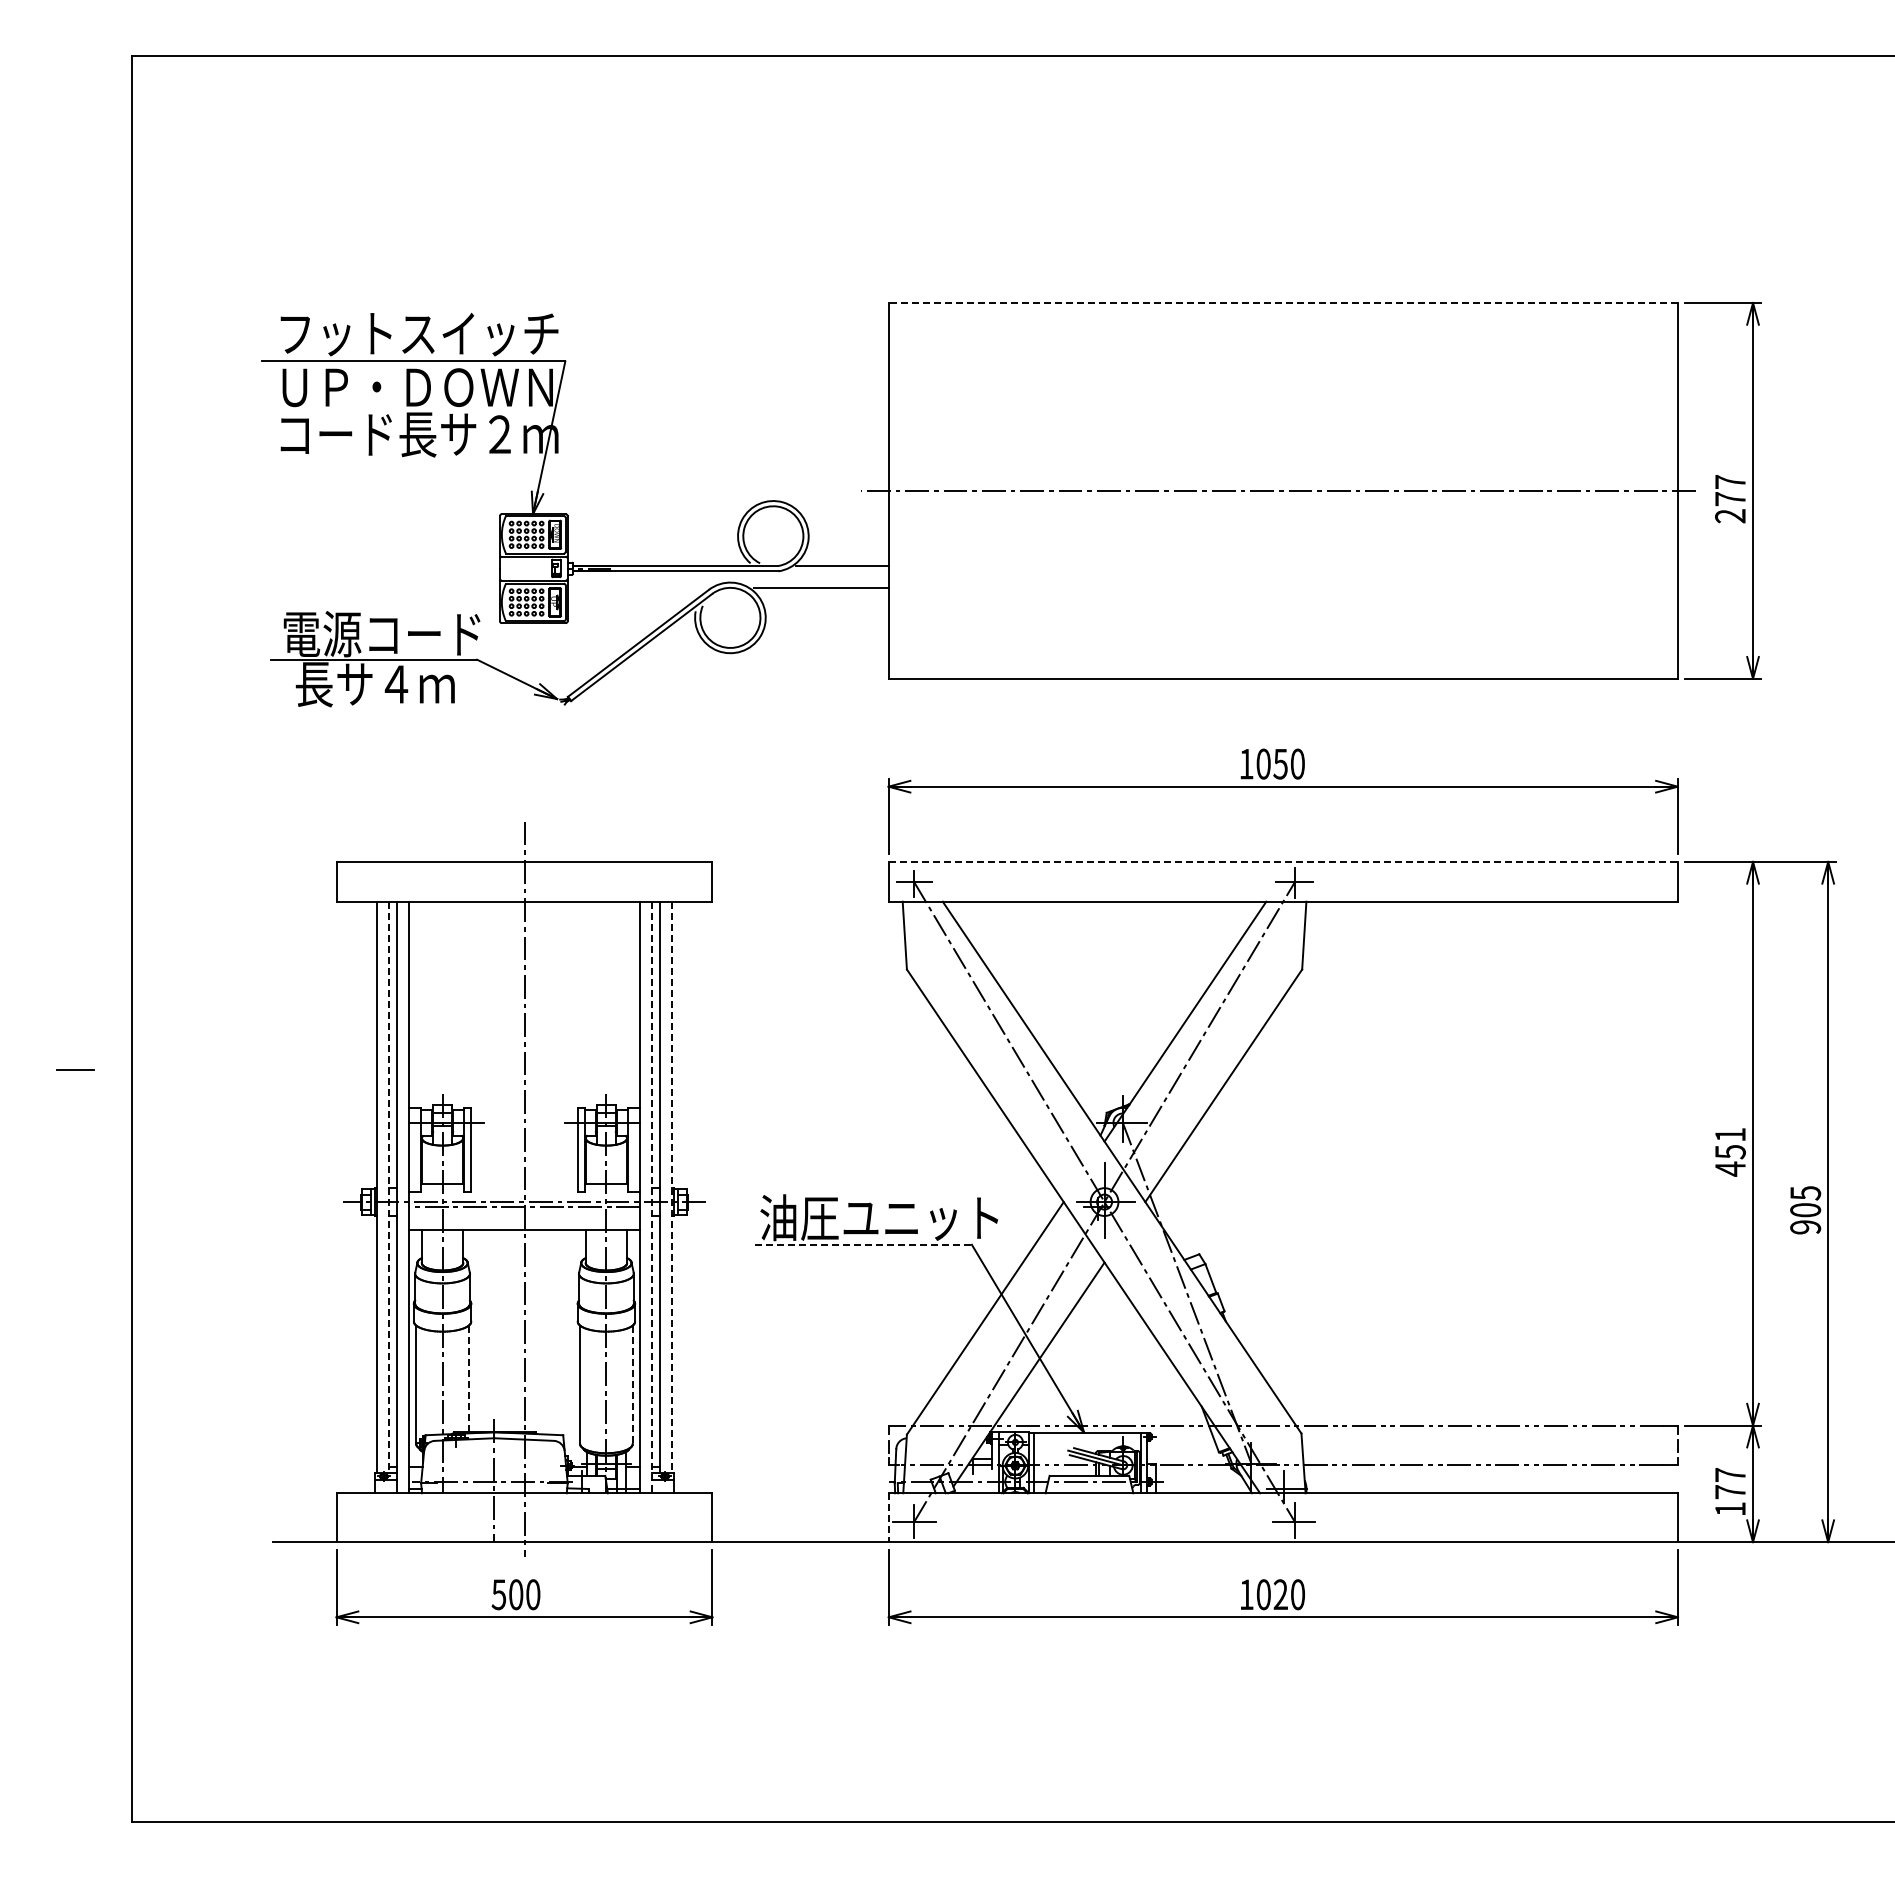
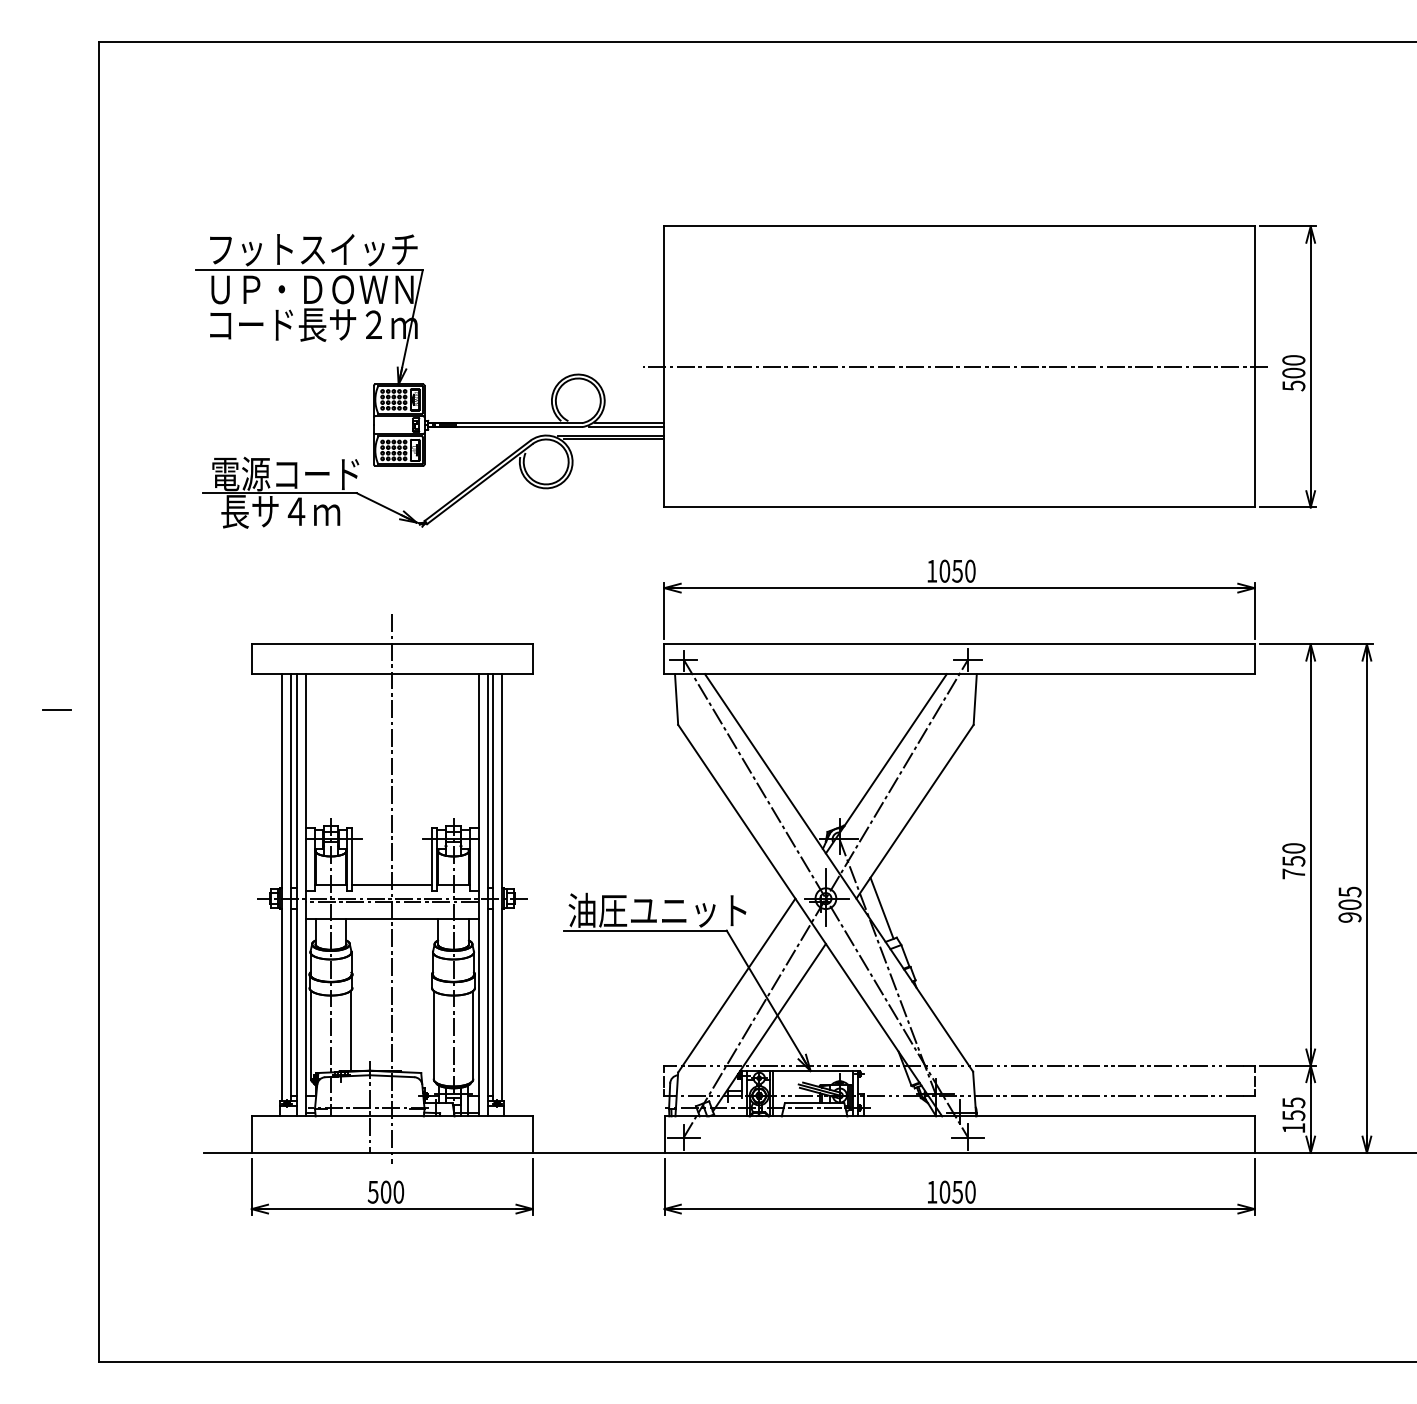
line: (1283, 302) -> (959, 226), dashed -> solid
text: (1730, 499) -> (1293, 373), 277 -> 500
line: (837, 571) -> (626, 427), added
line: (817, 582) -> (611, 435), added
line: (1283, 861) -> (959, 644), dashed -> solid
line: (75, 1069) -> (56, 709), moved
text: (1730, 1151) -> (1293, 860), 451 -> 750
line: (524, 1184) -> (392, 885), added
line: (389, 1187) -> (291, 887), dashed -> solid
line: (671, 1187) -> (502, 887), dashed -> solid
line: (652, 1197) -> (487, 895), dashed -> solid
line: (1179, 1214) -> (881, 907), added
line: (863, 1244) -> (645, 930), dashed -> solid
line: (468, 1379) -> (350, 1031), dashed -> solid
line: (632, 1385) -> (473, 1035), dashed -> solid
text: (1730, 1483) -> (1293, 1109), 177 -> 155
line: (888, 1518) -> (664, 1135), dashed -> solid
text: (1280, 1594) -> (957, 1192), 1020 -> 1050

